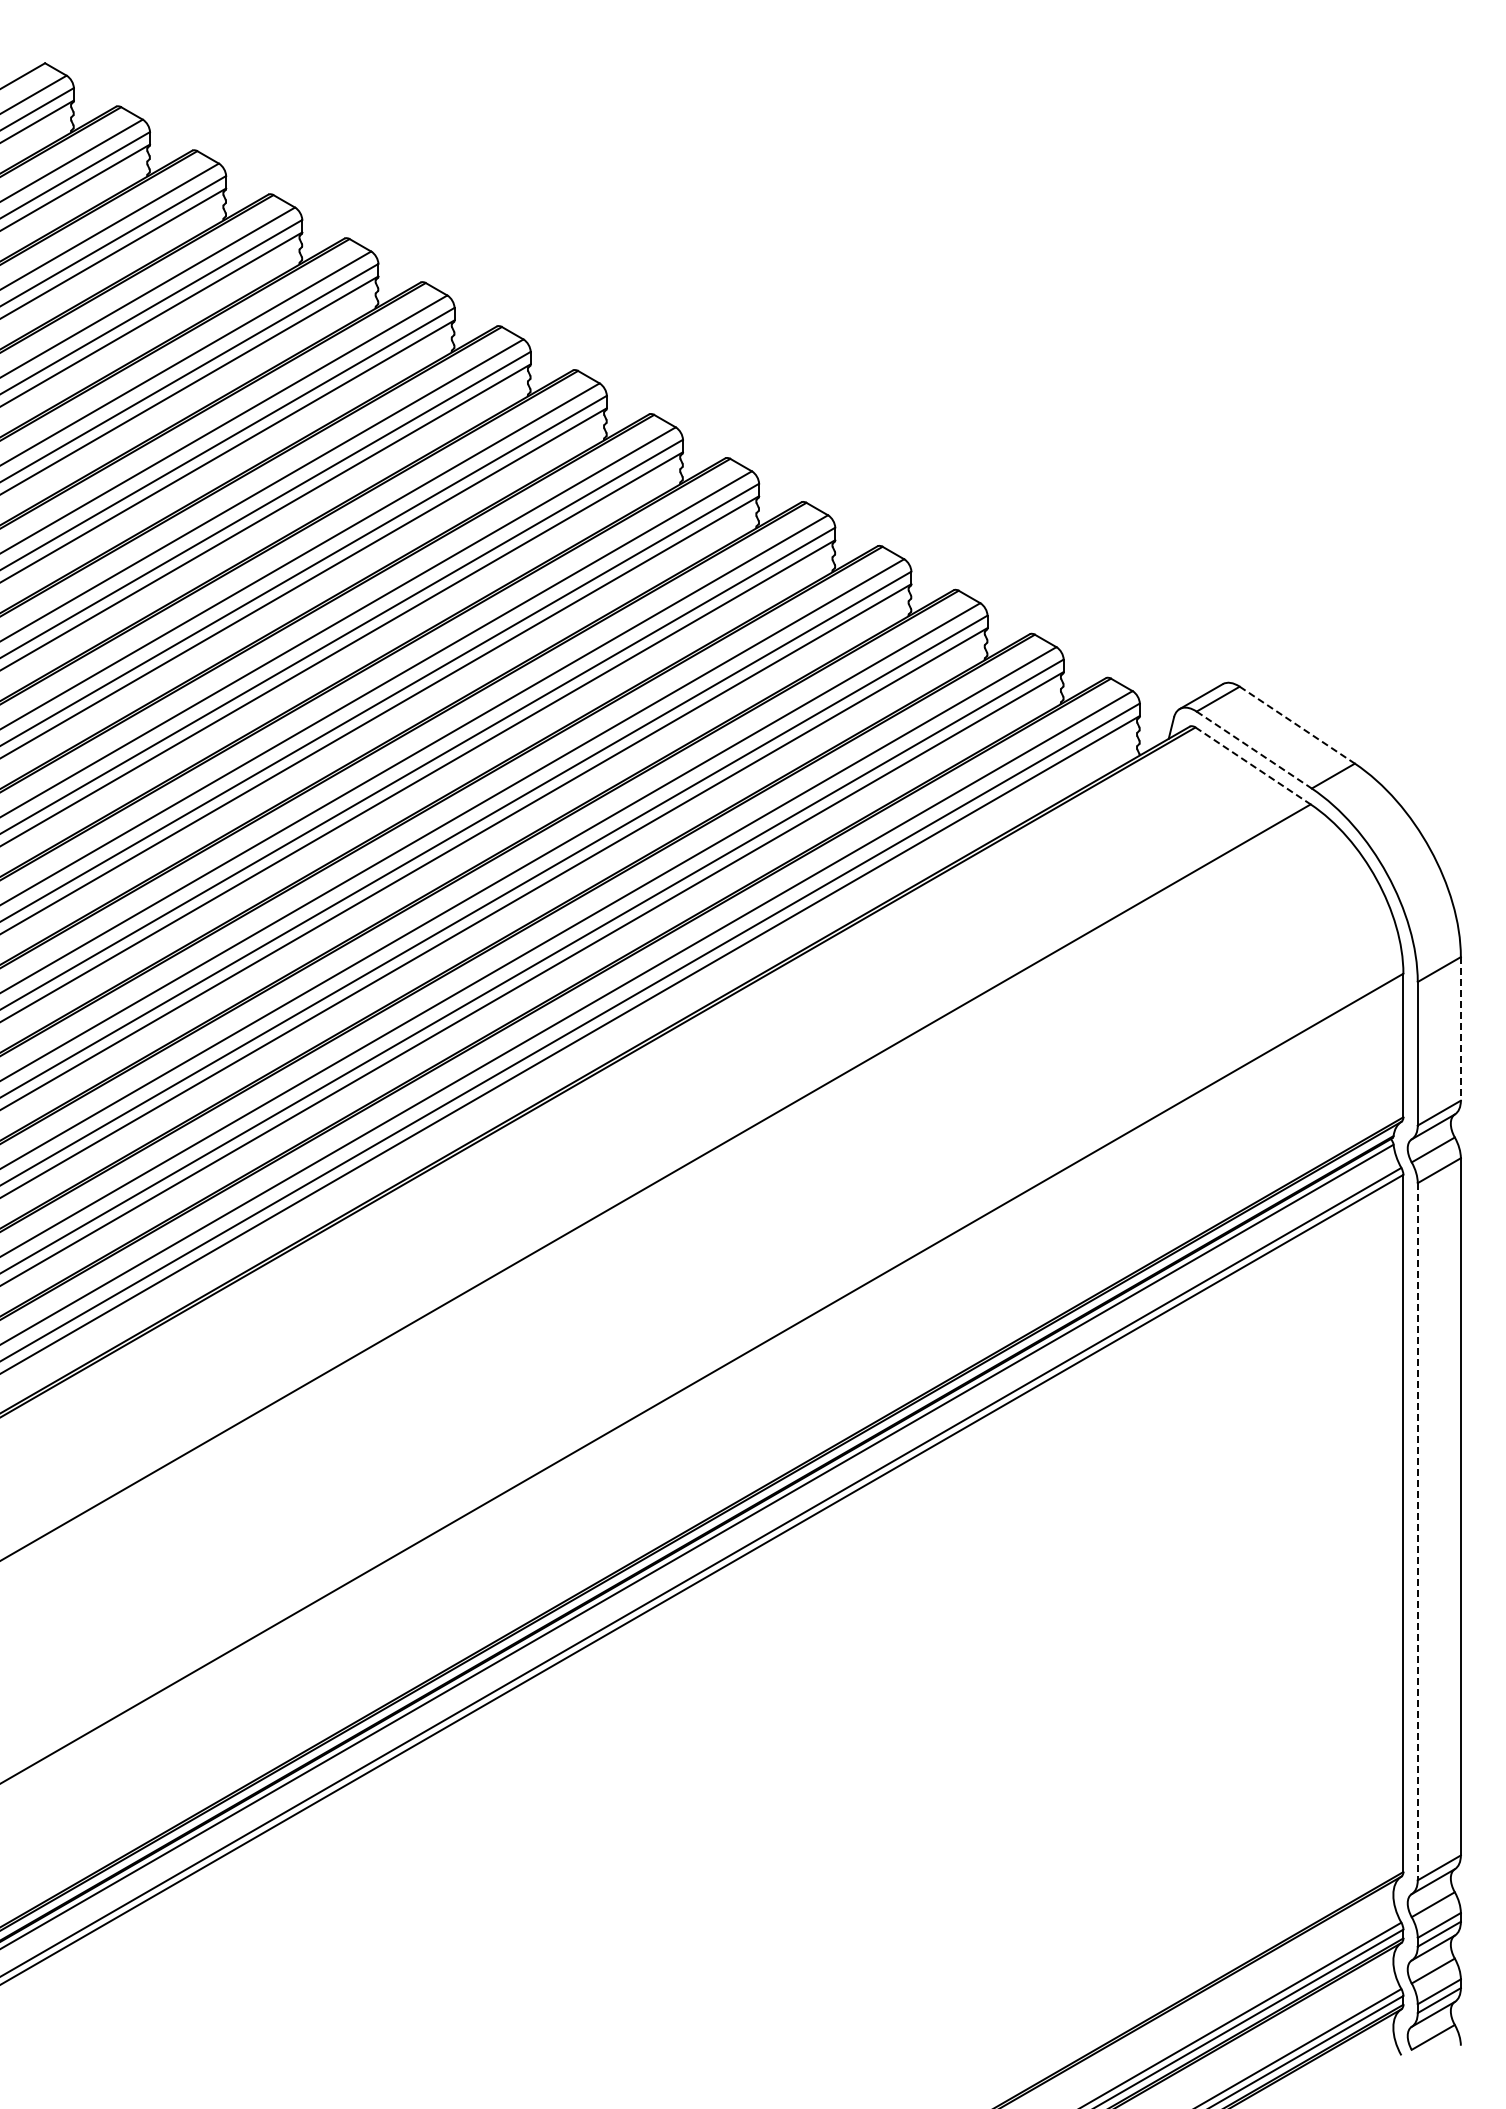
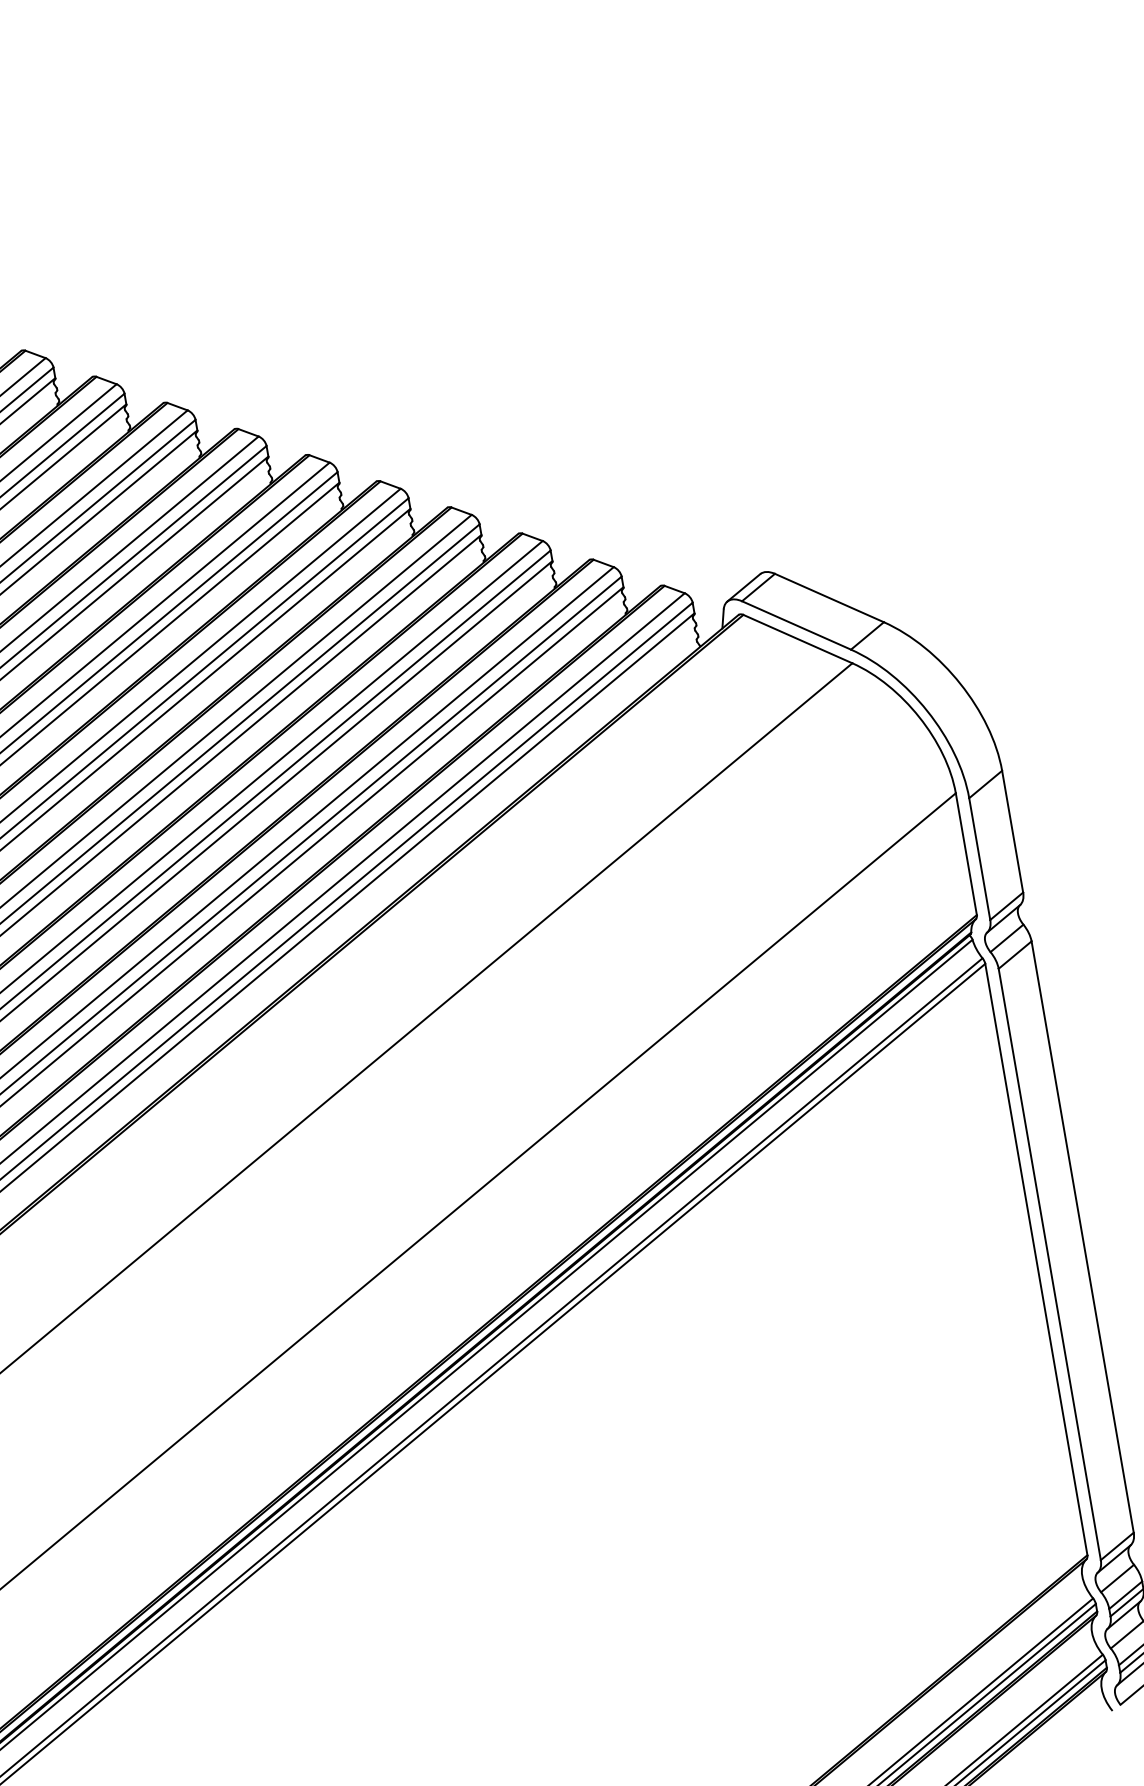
line: (1297, 725) -> (829, 598), dashed -> solid
line: (1254, 750) -> (796, 625), dashed -> solid
line: (1253, 766) -> (798, 639), dashed -> solid
line: (1460, 1028) -> (1012, 831), dashed -> solid
line: (1417, 1531) -> (1049, 1264), dashed -> solid

